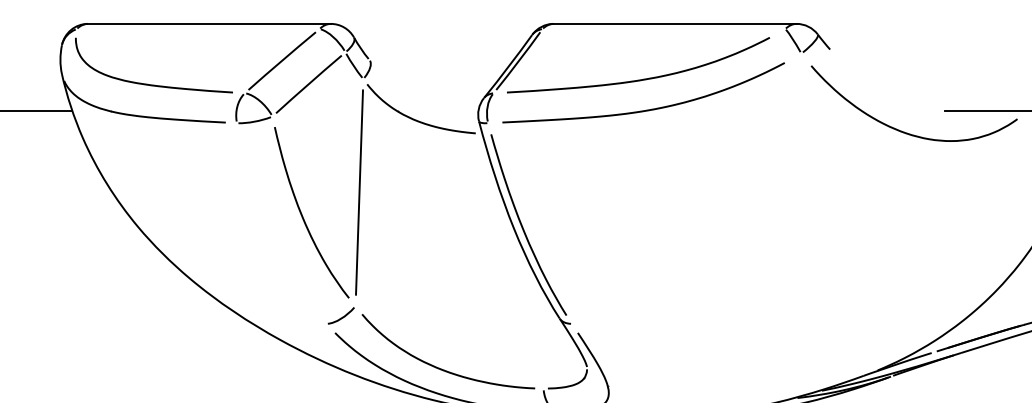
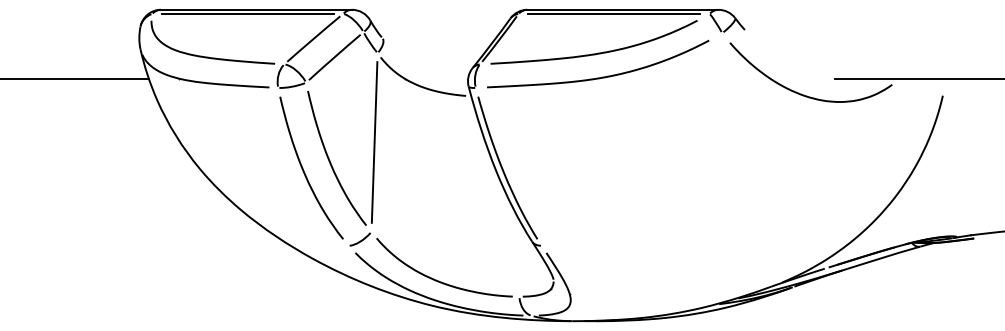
line: (197, 28) -> (247, 13), added
line: (664, 28) -> (614, 13), added
curve: (270, 228) -> (304, 170), added

